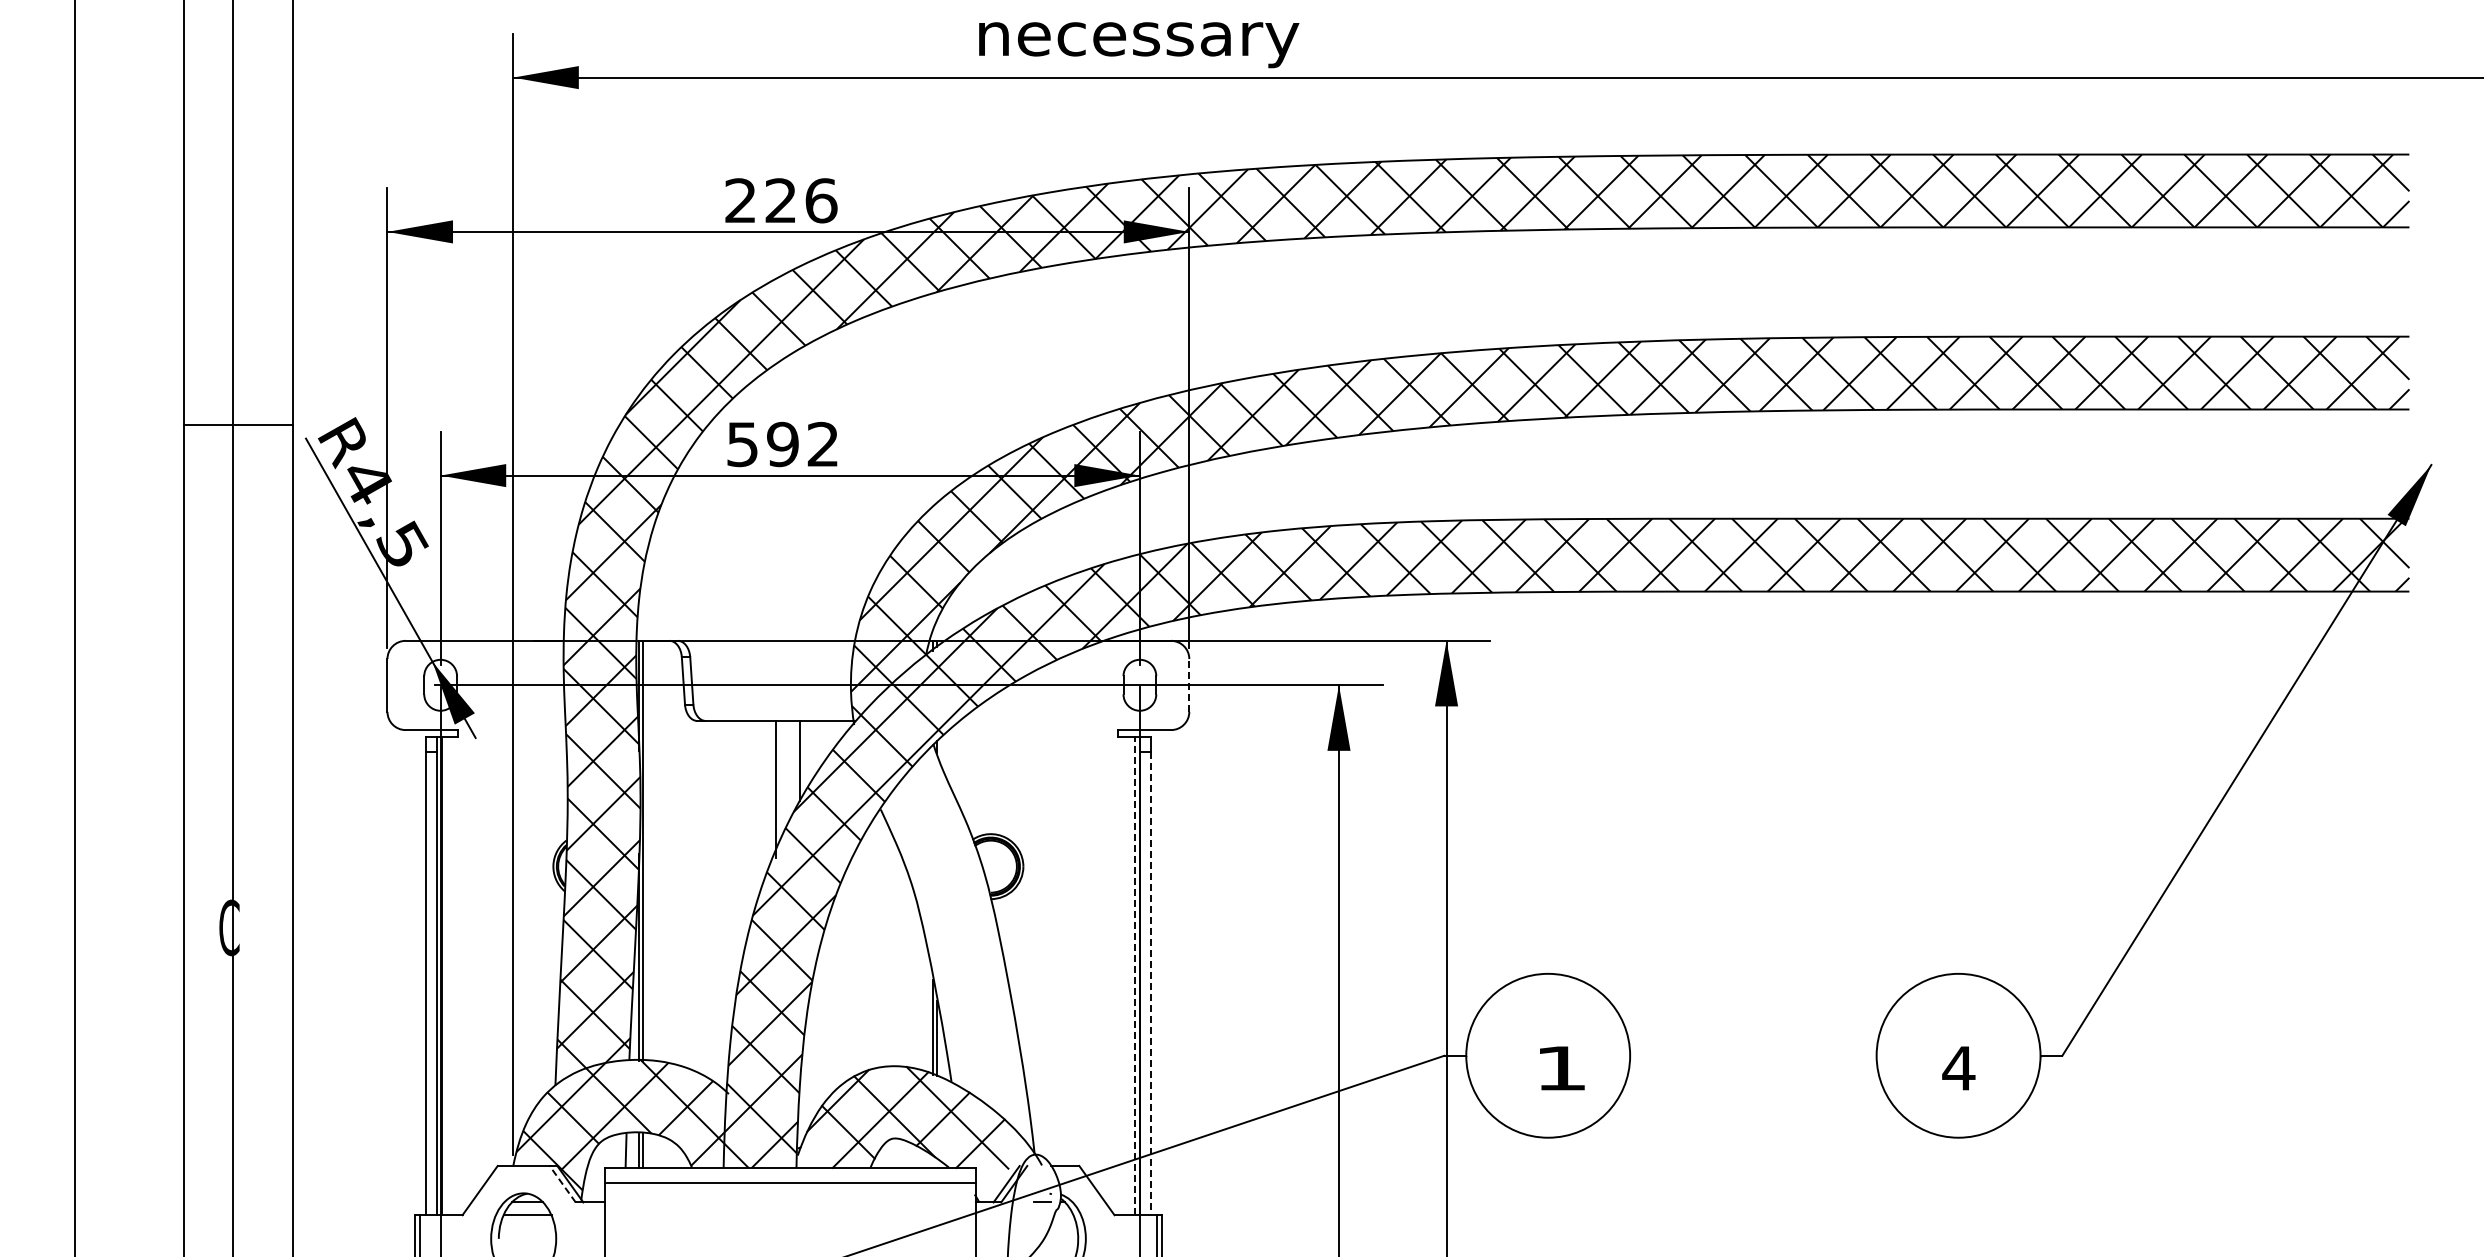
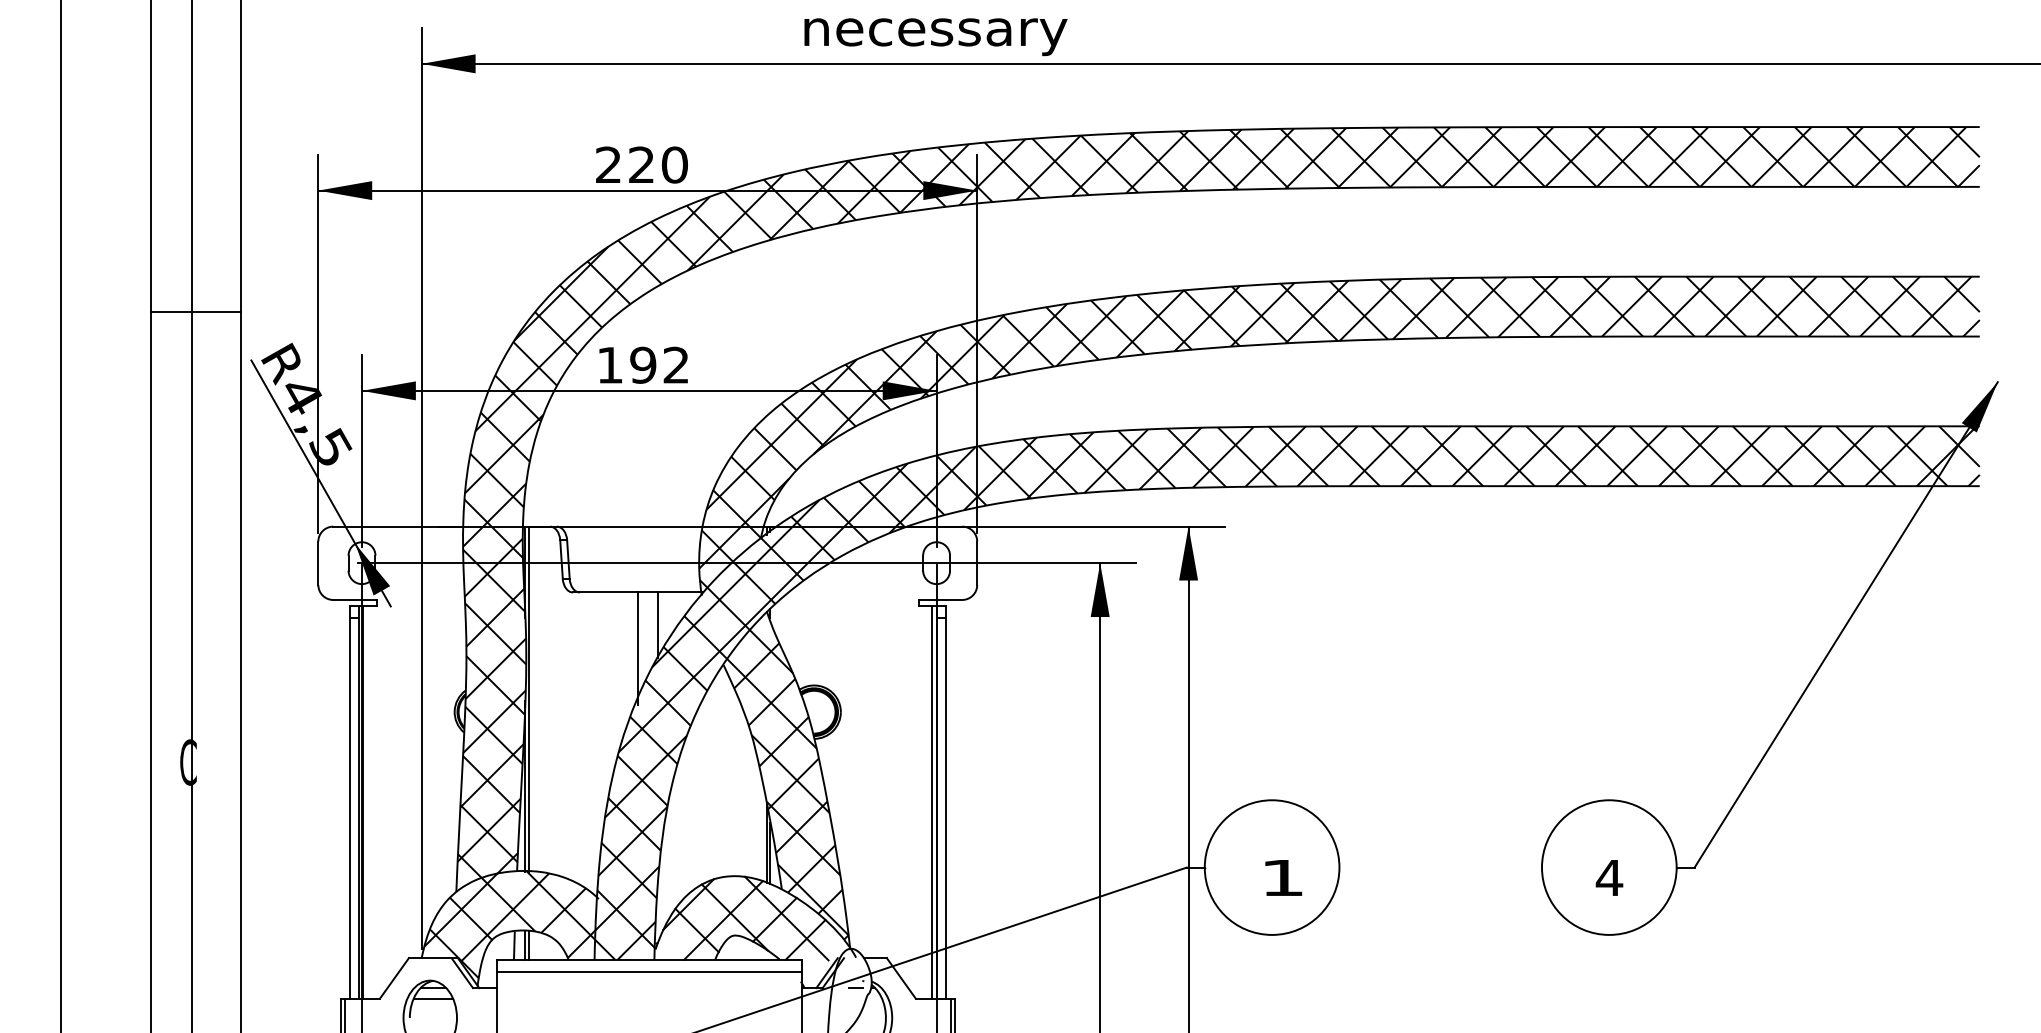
text: (821, 200) -> (674, 164), 226 -> 220
line: (238, 424) -> (195, 311), moved
text: (742, 444) -> (610, 365), 592 -> 192
line: (1189, 684) -> (977, 562), dashed -> solid
hatch: (958, 954) -> (787, 784), added
line: (1134, 976) -> (932, 802), dashed -> solid
line: (1151, 984) -> (946, 809), dashed -> solid
line: (562, 1183) -> (462, 972), dashed -> solid

